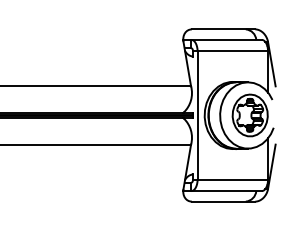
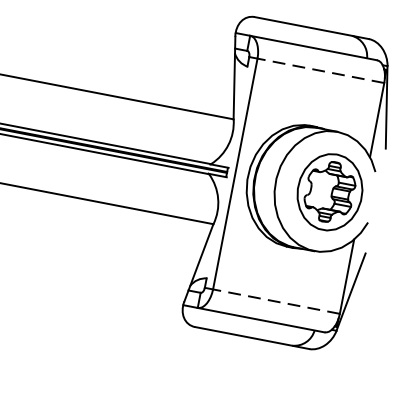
line: (232, 51) -> (320, 70), solid -> dashed
line: (232, 179) -> (275, 301), solid -> dashed

